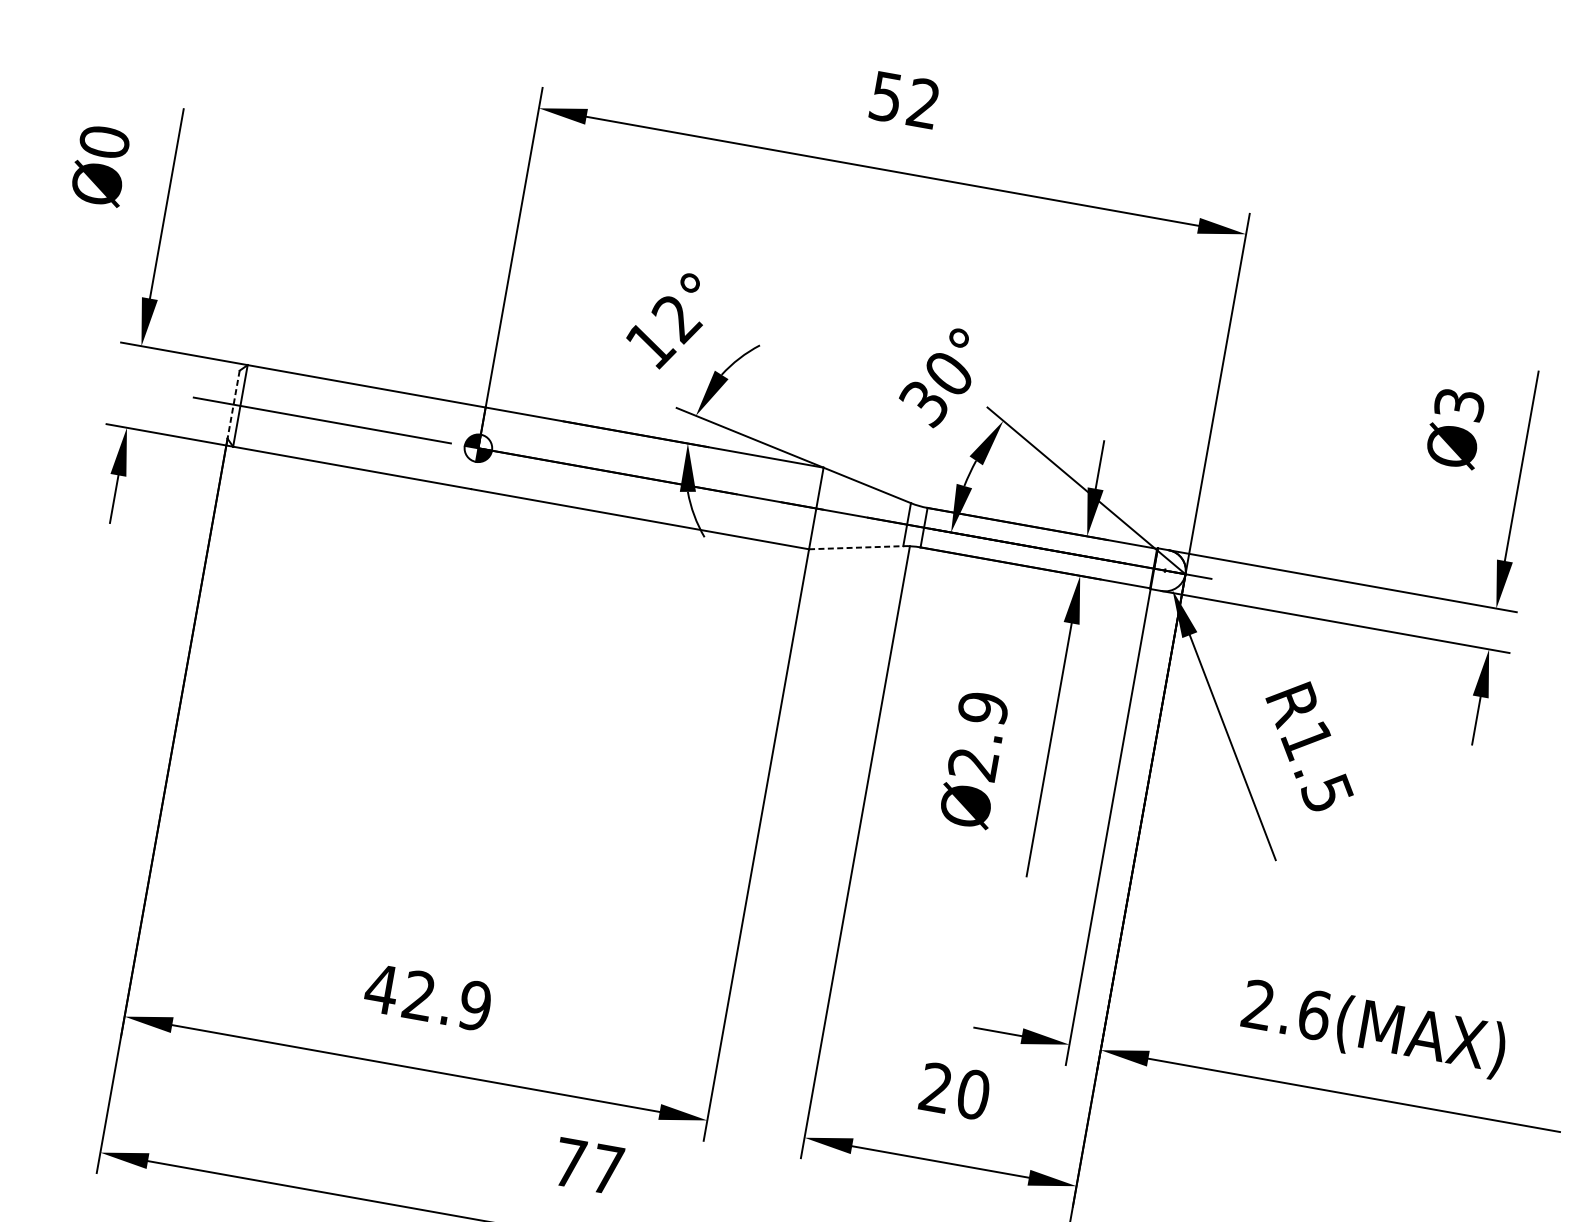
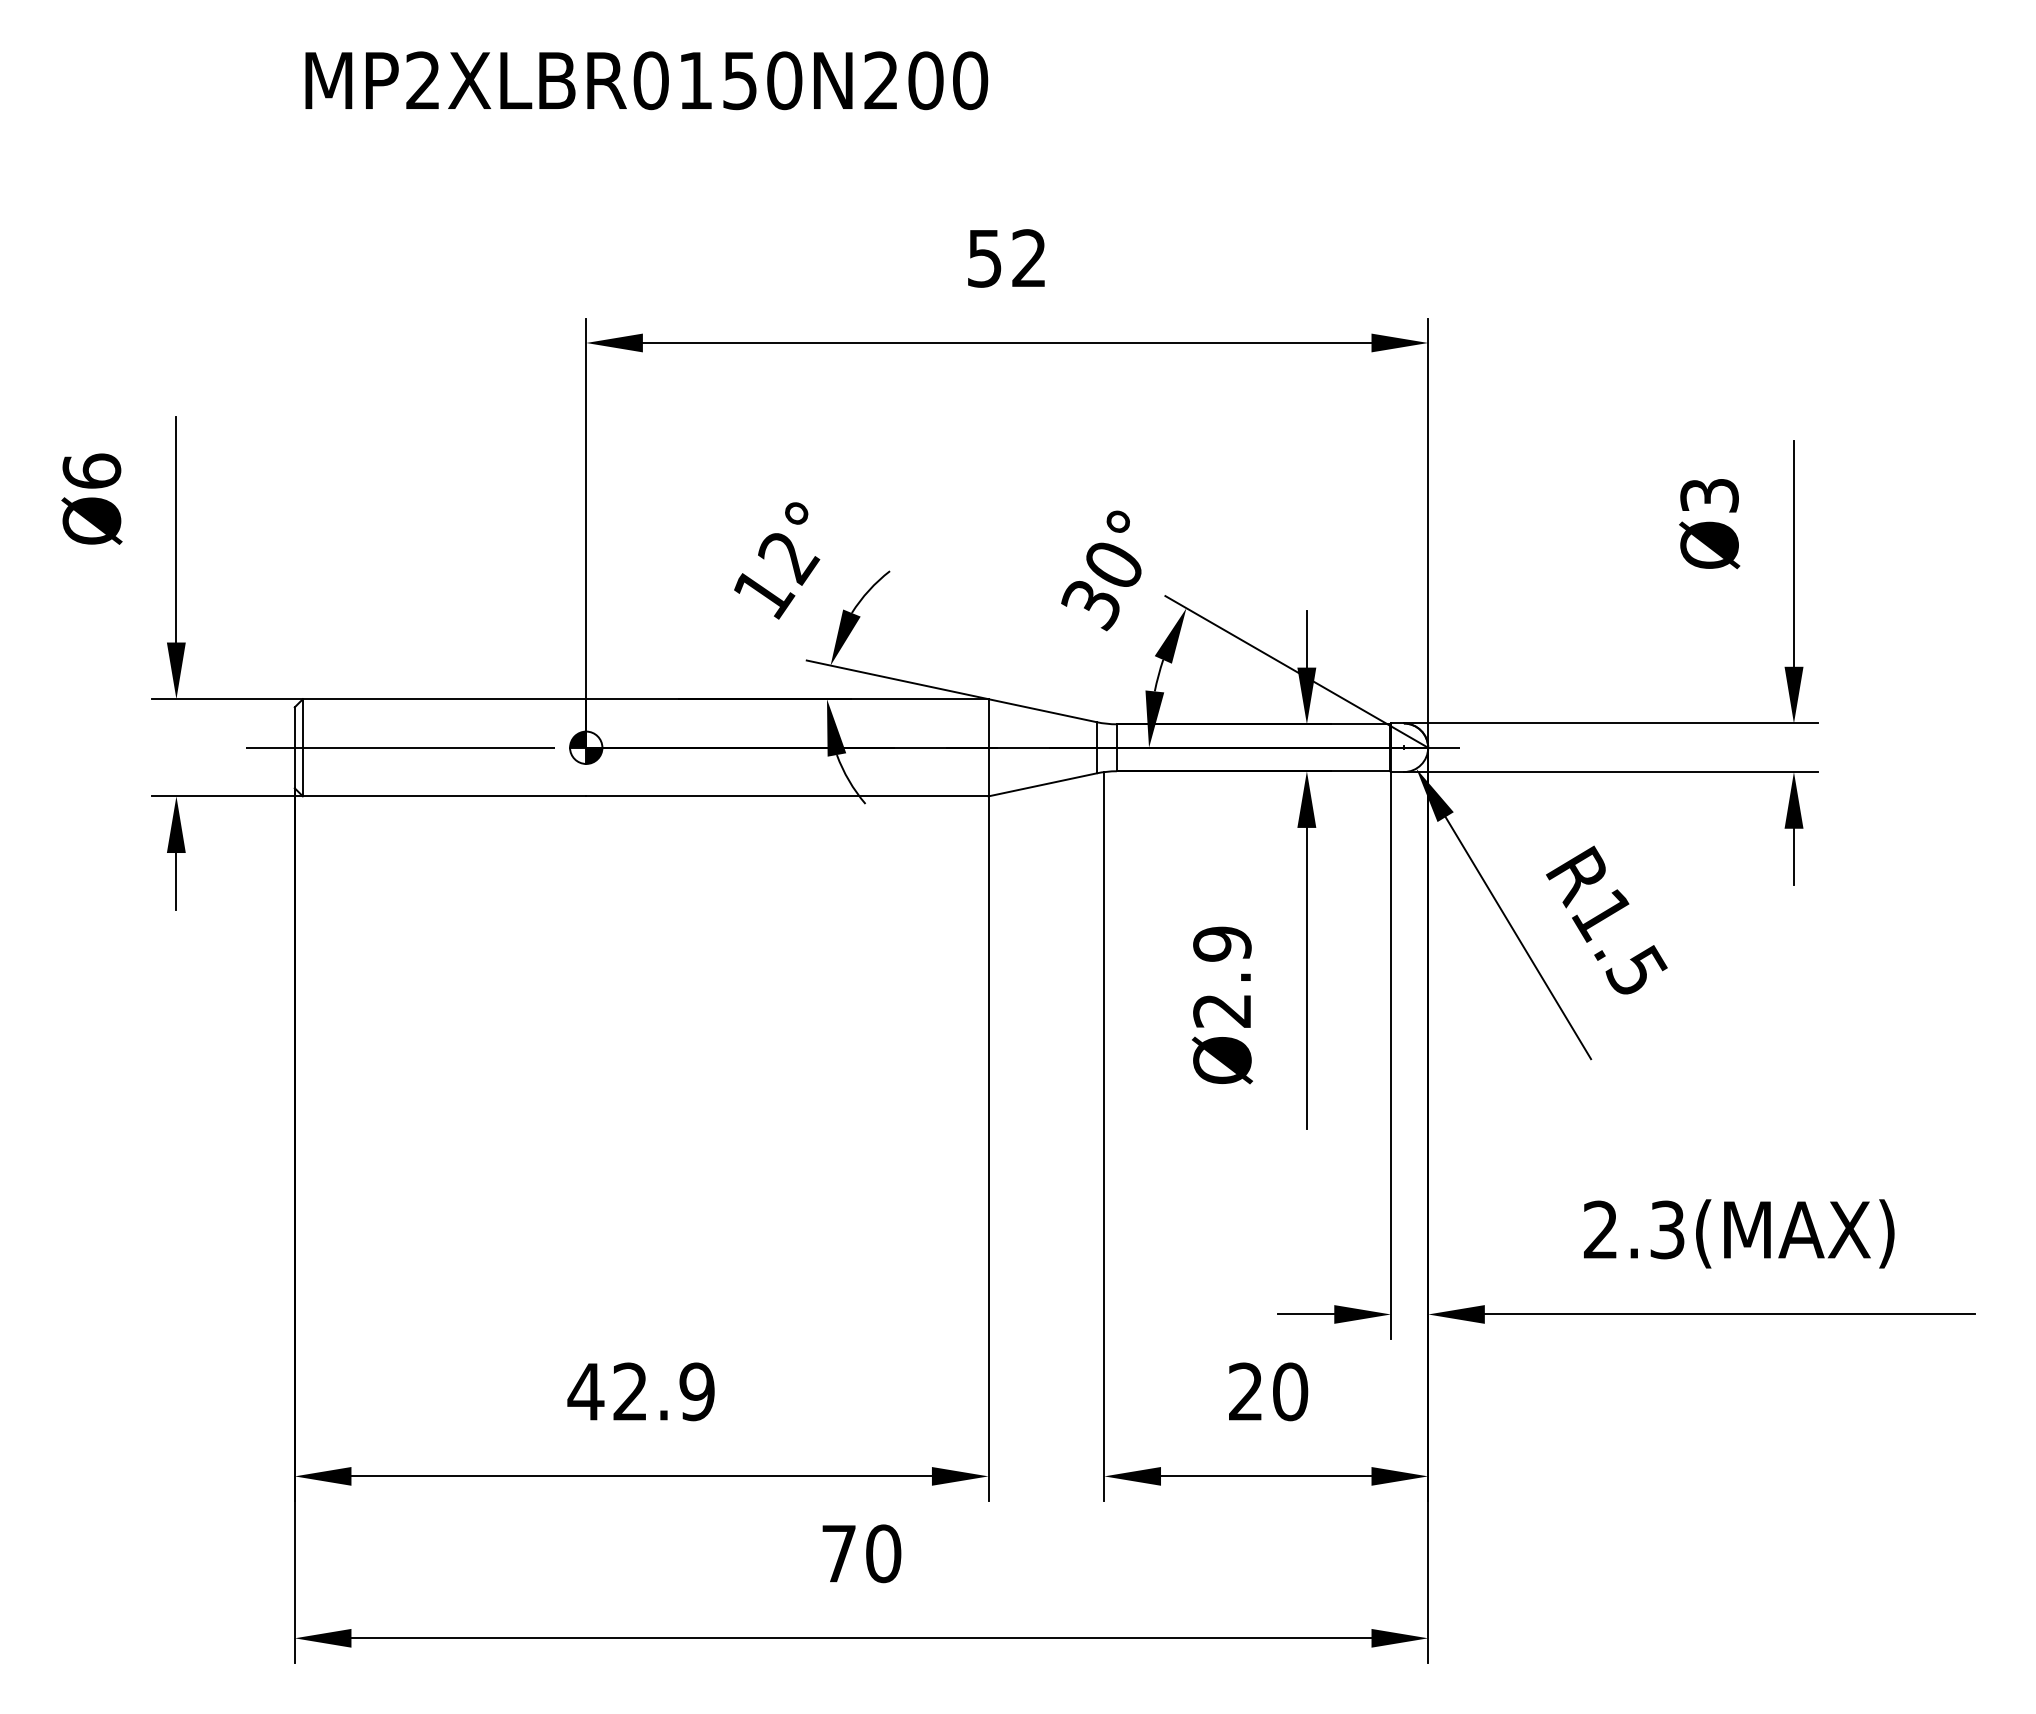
text: (104, 141) -> (91, 470), Ø0 -> Ø6
line: (233, 405) -> (294, 748), dashed -> solid
line: (856, 547) -> (1043, 784), dashed -> solid
text: (1314, 1014) -> (1667, 1229), 2.6(MAX) -> 2.3(MAX)
text: (607, 1169) -> (883, 1553), 77 -> 70

